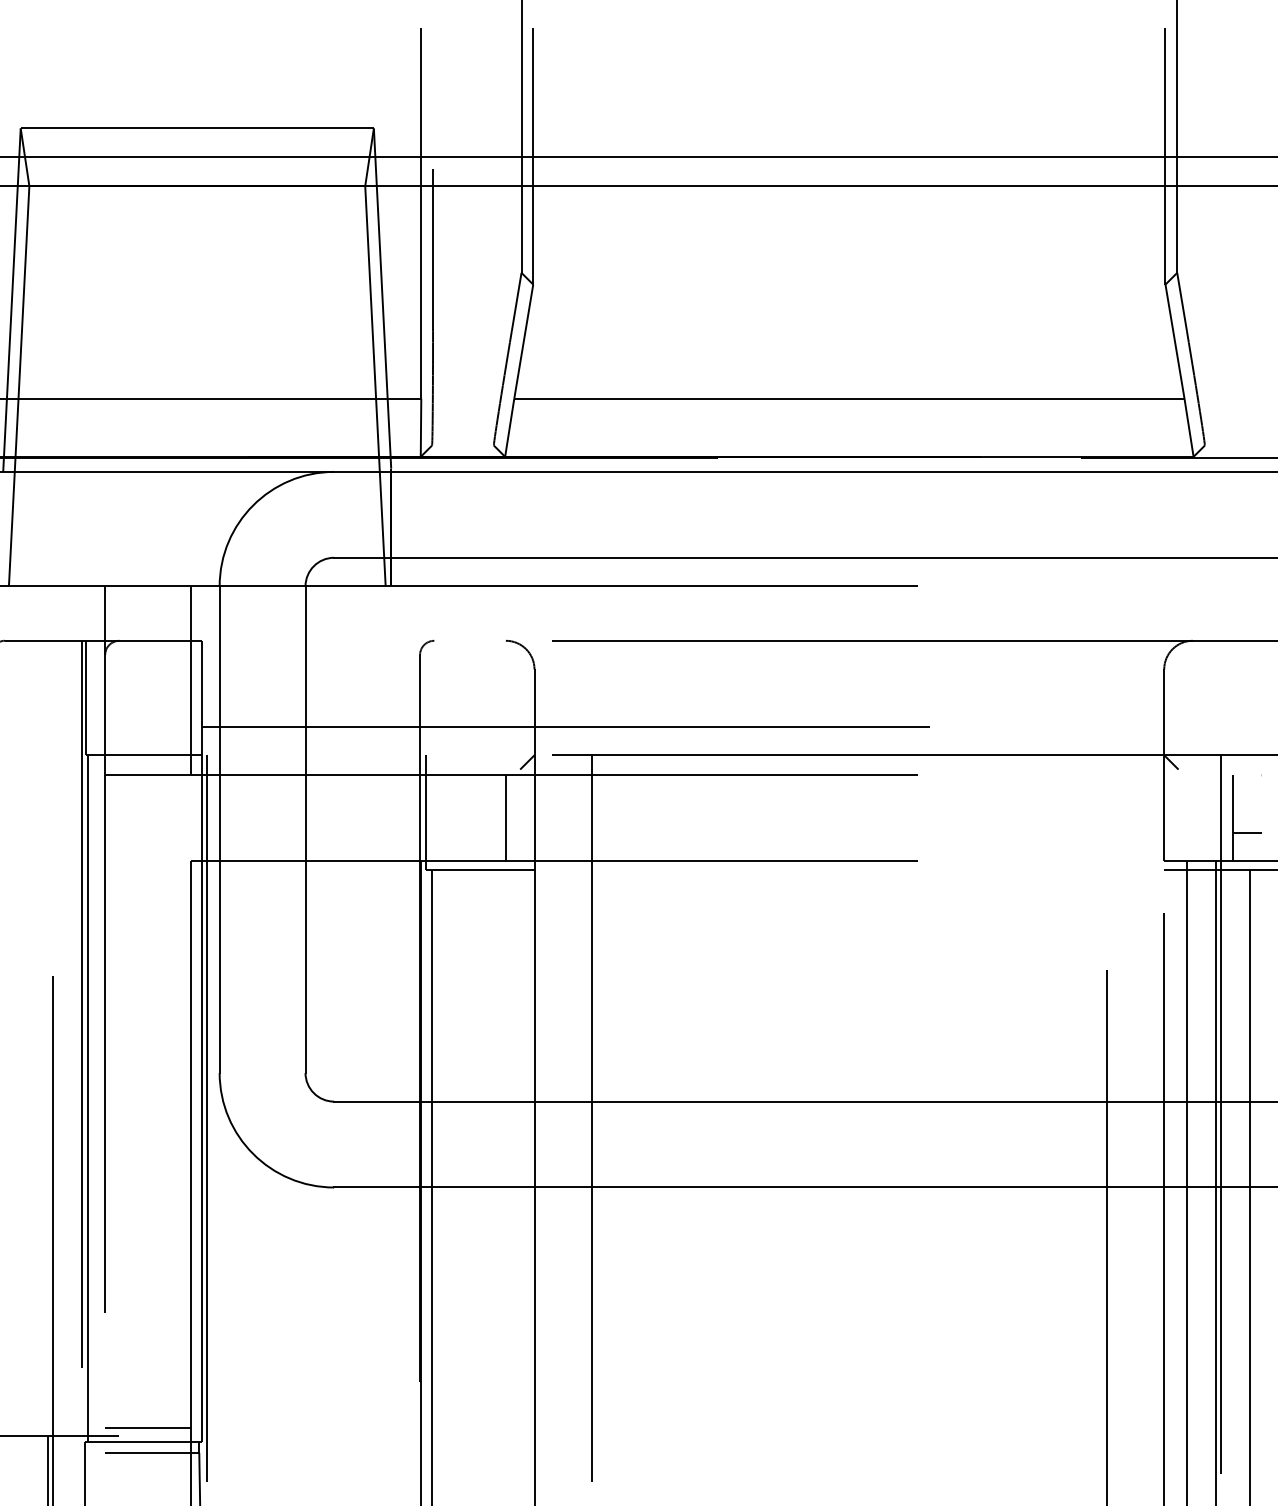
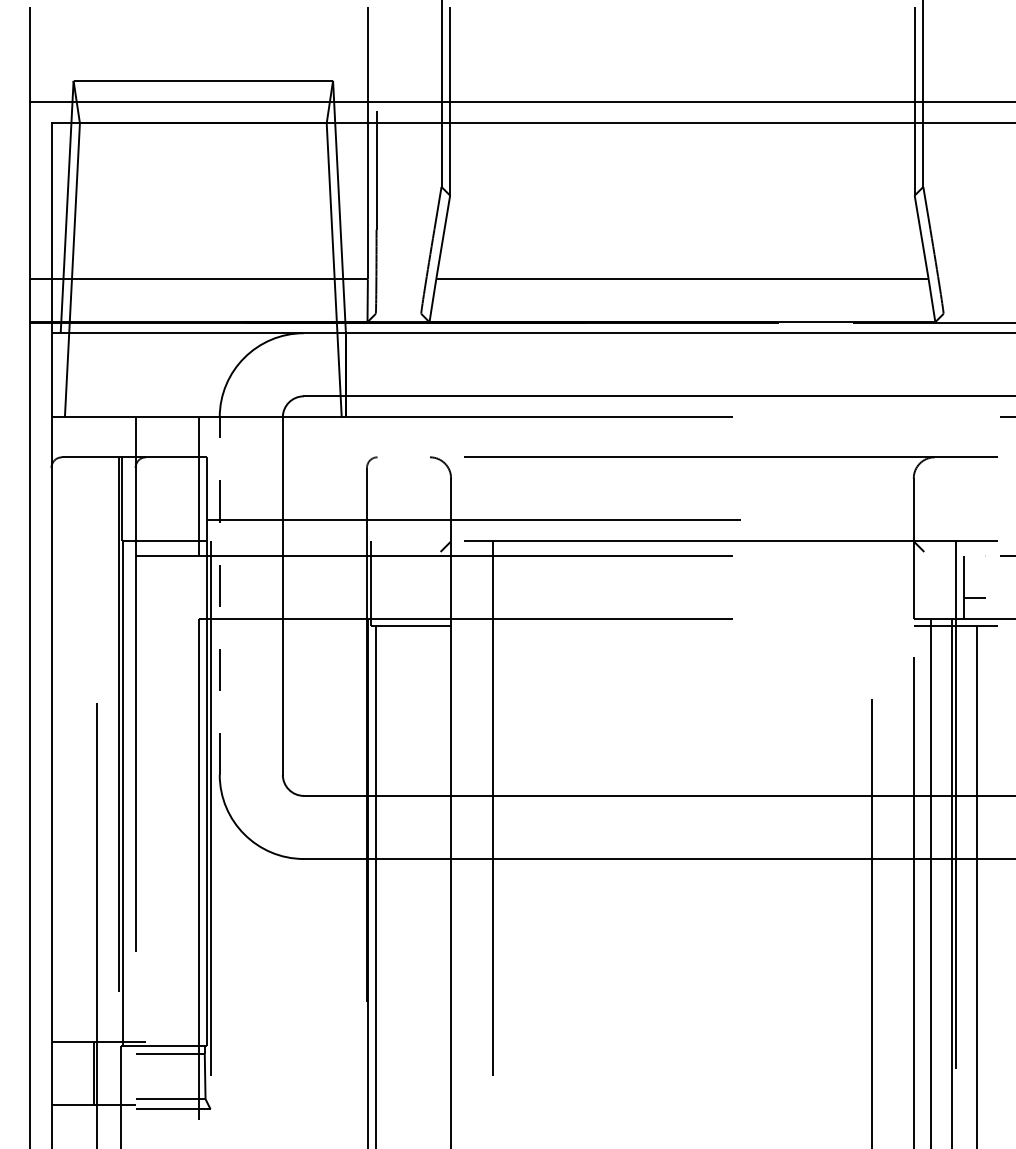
line: (506, 817) -> (430, 587), removed
line: (219, 830) -> (219, 596), solid -> dashed
line: (147, 1427) -> (166, 1035), removed

